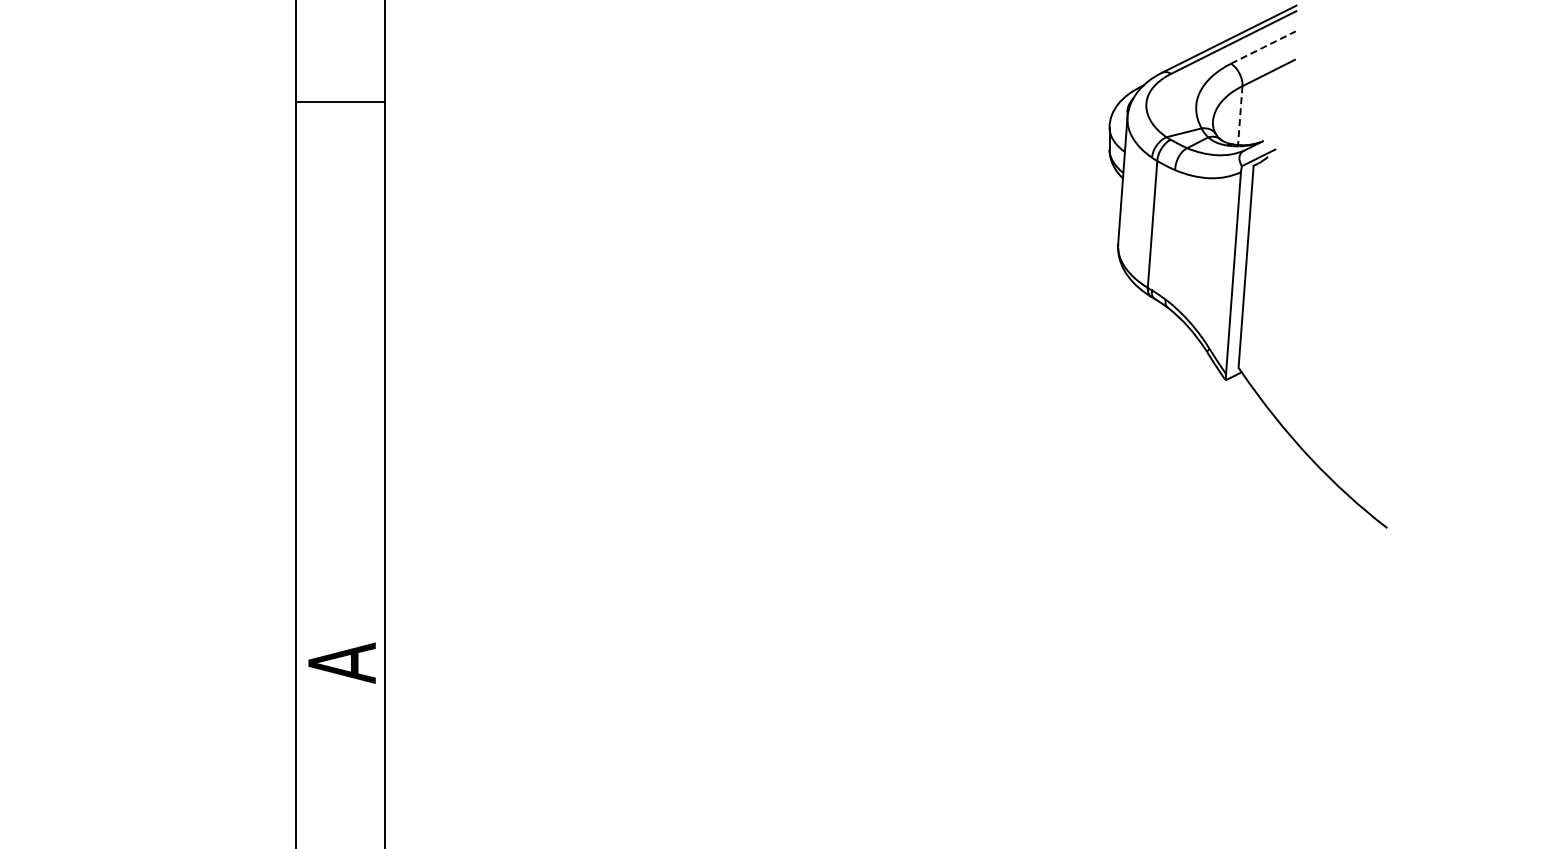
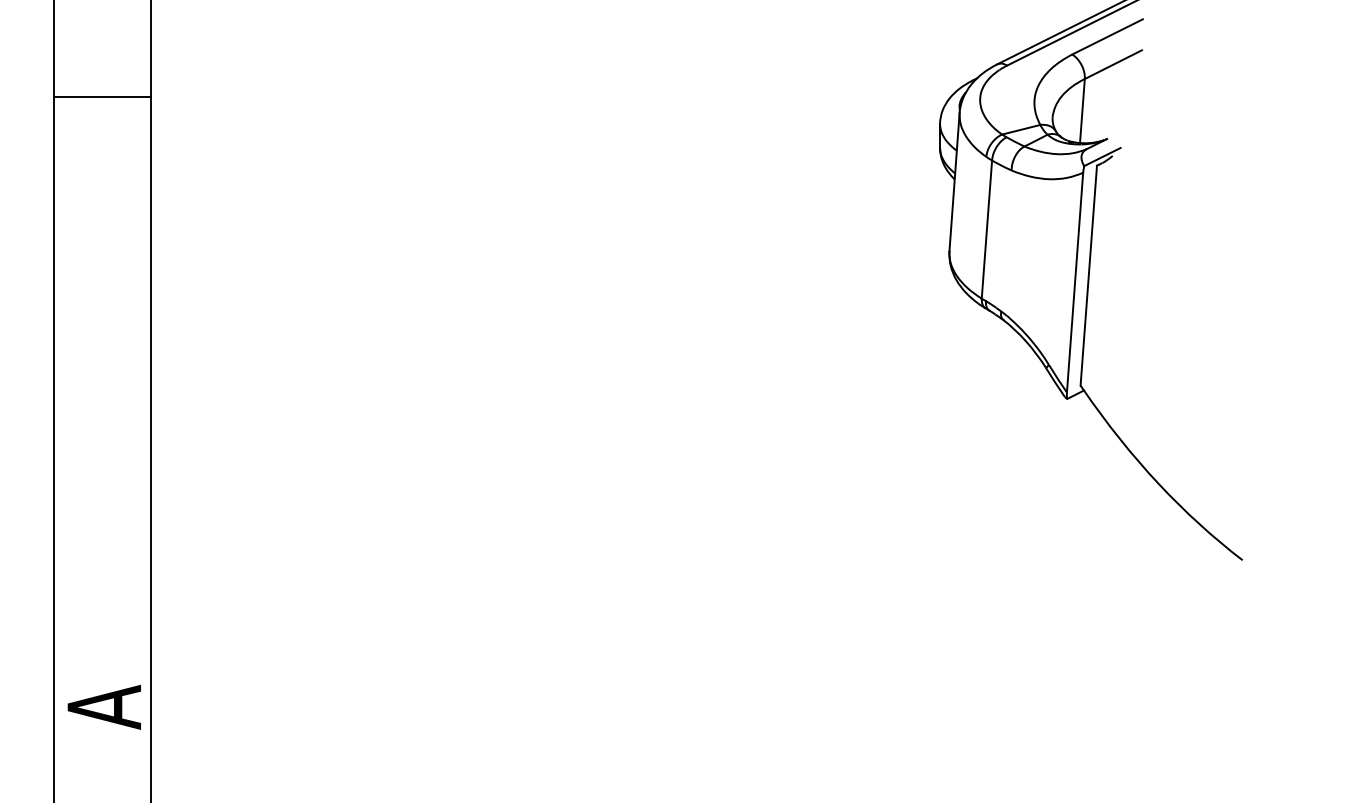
line: (1263, 47) -> (1107, 36), dashed -> solid
line: (1240, 116) -> (1082, 111), dashed -> solid

